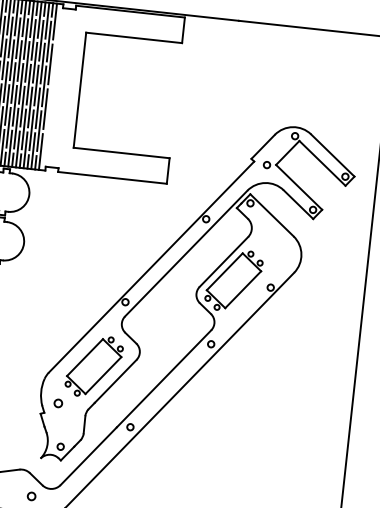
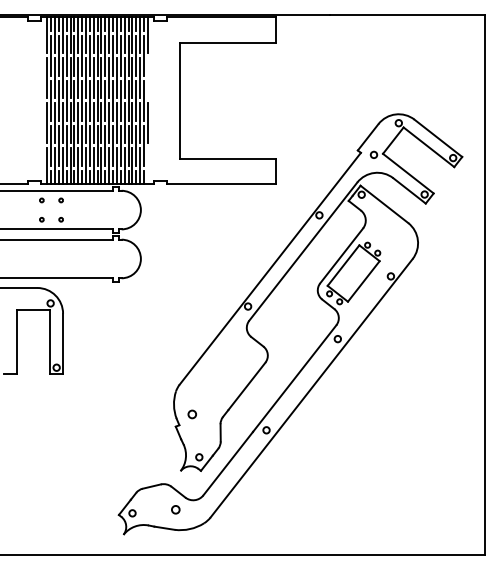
line: (50, 64) -> (147, 78), removed
line: (40, 152) -> (147, 166), removed
part: (93, 366) -> (223, 373), removed

